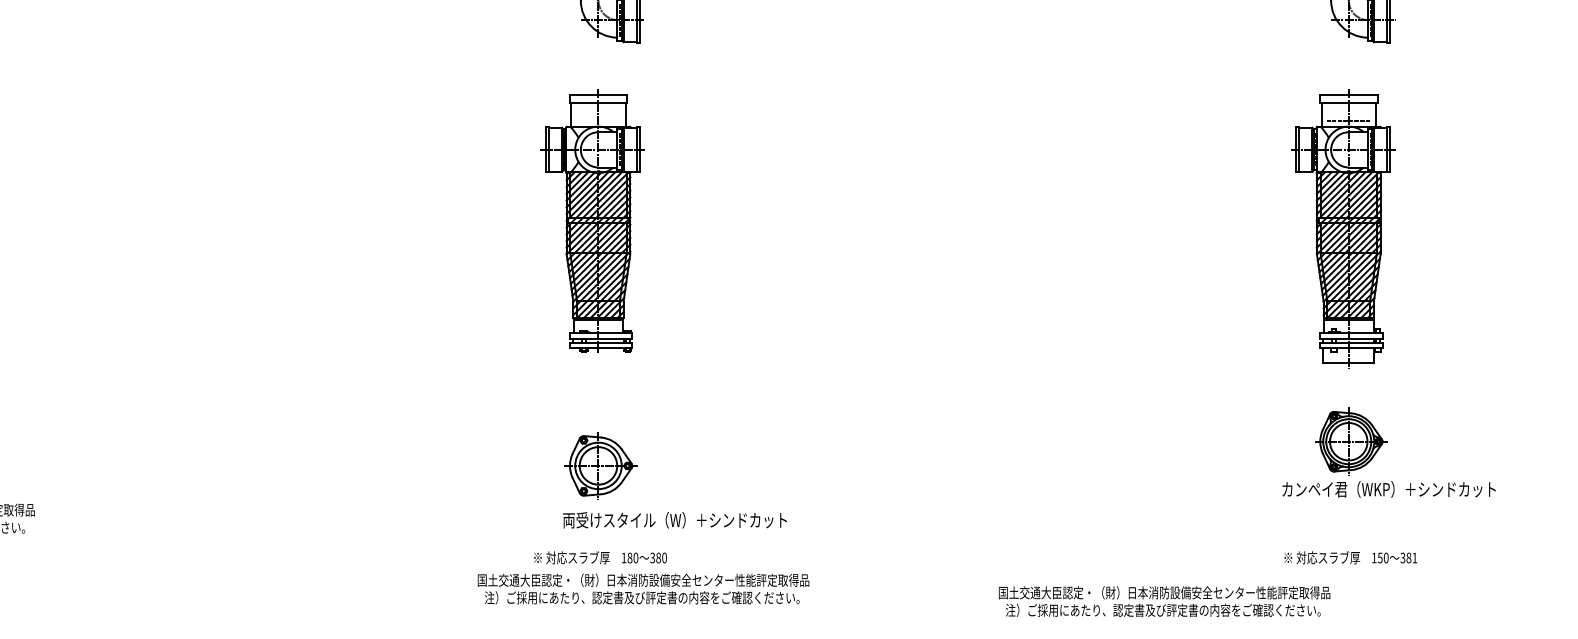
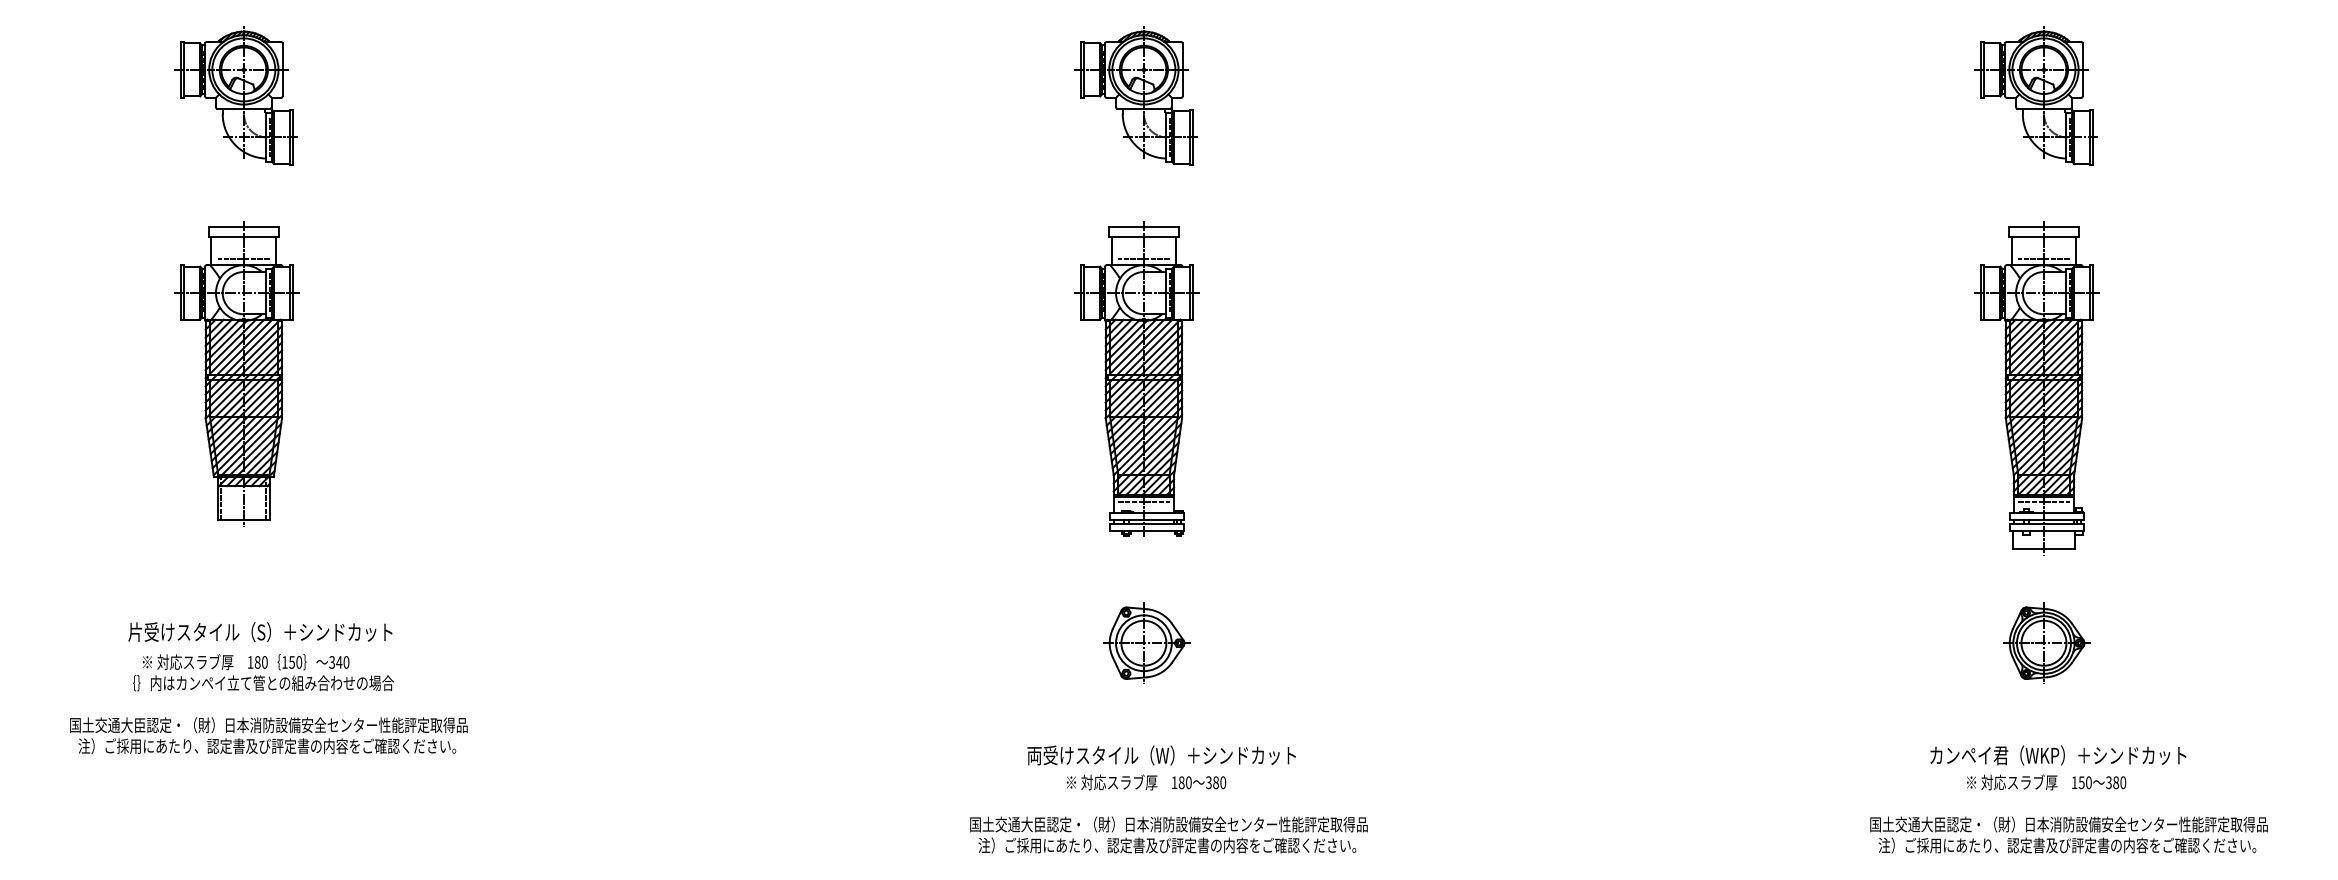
line: (598, 121) -> (1143, 258), added
line: (598, 323) -> (1143, 501), added
line: (1348, 323) -> (2043, 501), added
part: (600, 465) -> (1146, 642), moved
text: (1389, 489) -> (2058, 755), moved
text: (674, 520) -> (1161, 755), moved
text: (1415, 557) -> (2123, 782), 381 -> 380
text: (643, 588) -> (1168, 834), moved
text: (1164, 601) -> (2068, 834), moved

